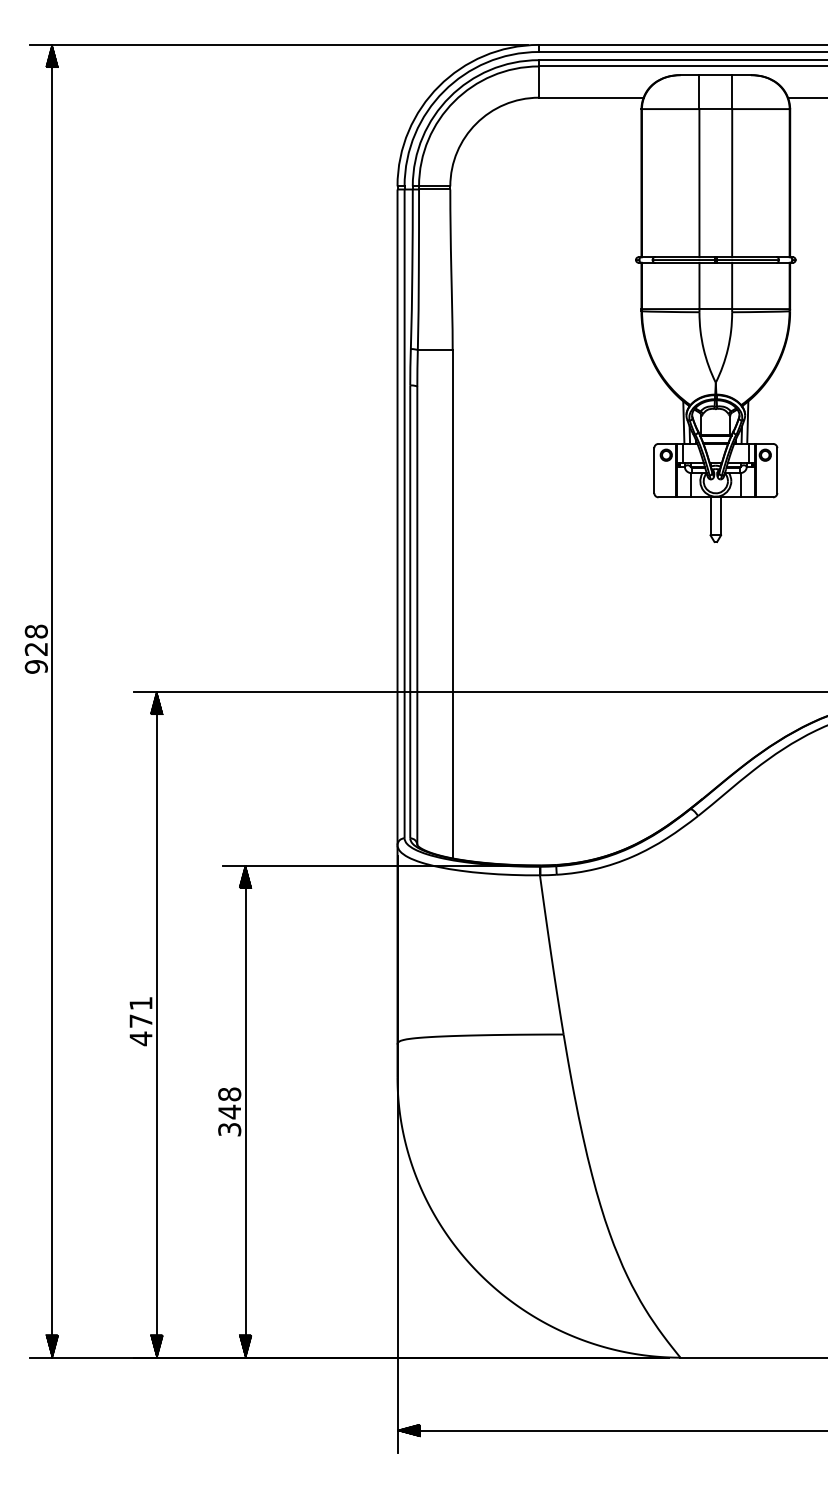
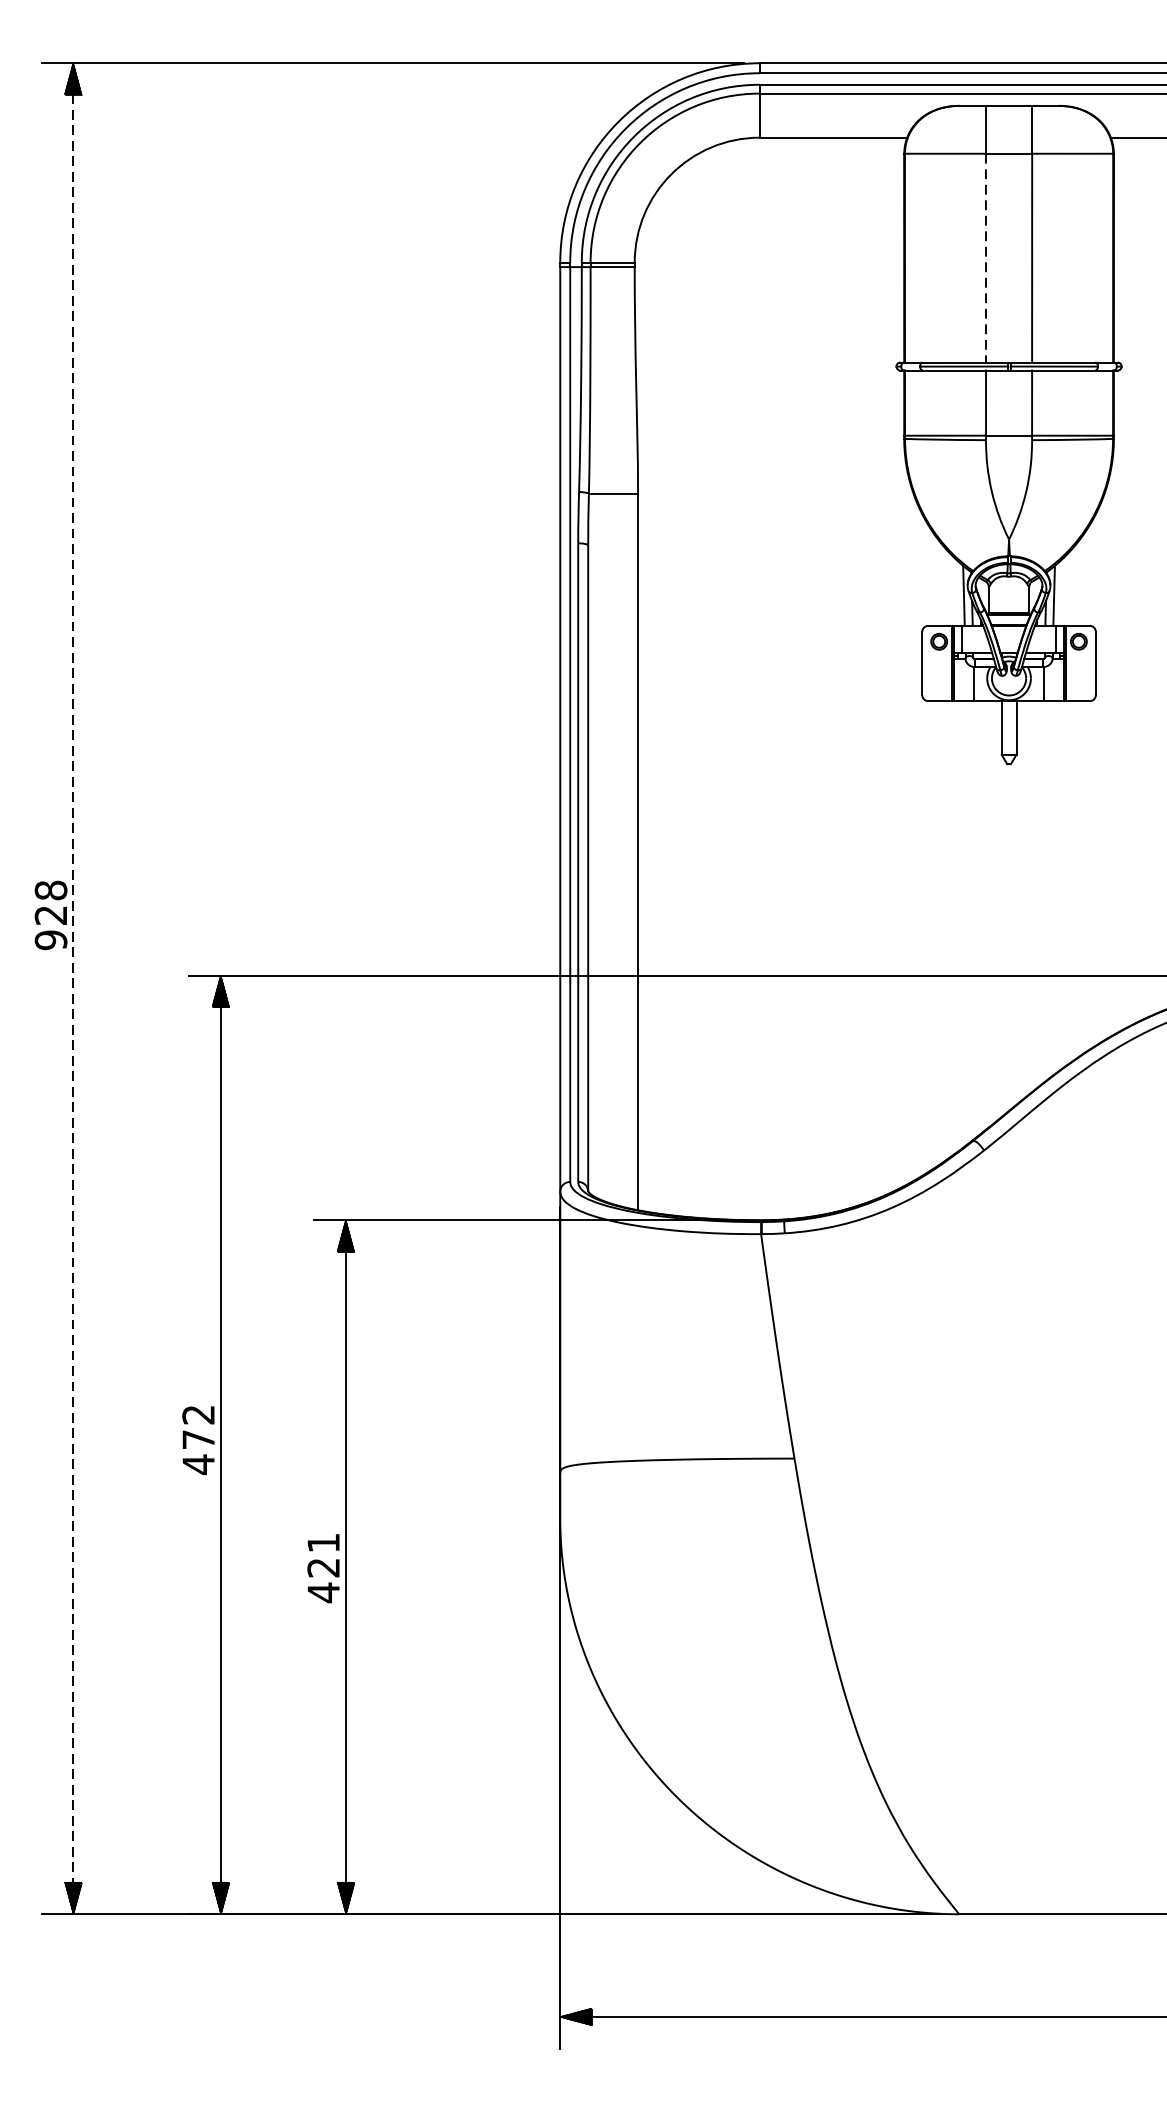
line: (699, 183) -> (986, 258), solid -> dashed
line: (52, 701) -> (73, 989), solid -> dashed
text: (140, 1003) -> (197, 1414), 471 -> 472
text: (229, 1112) -> (323, 1568), 348 -> 421

